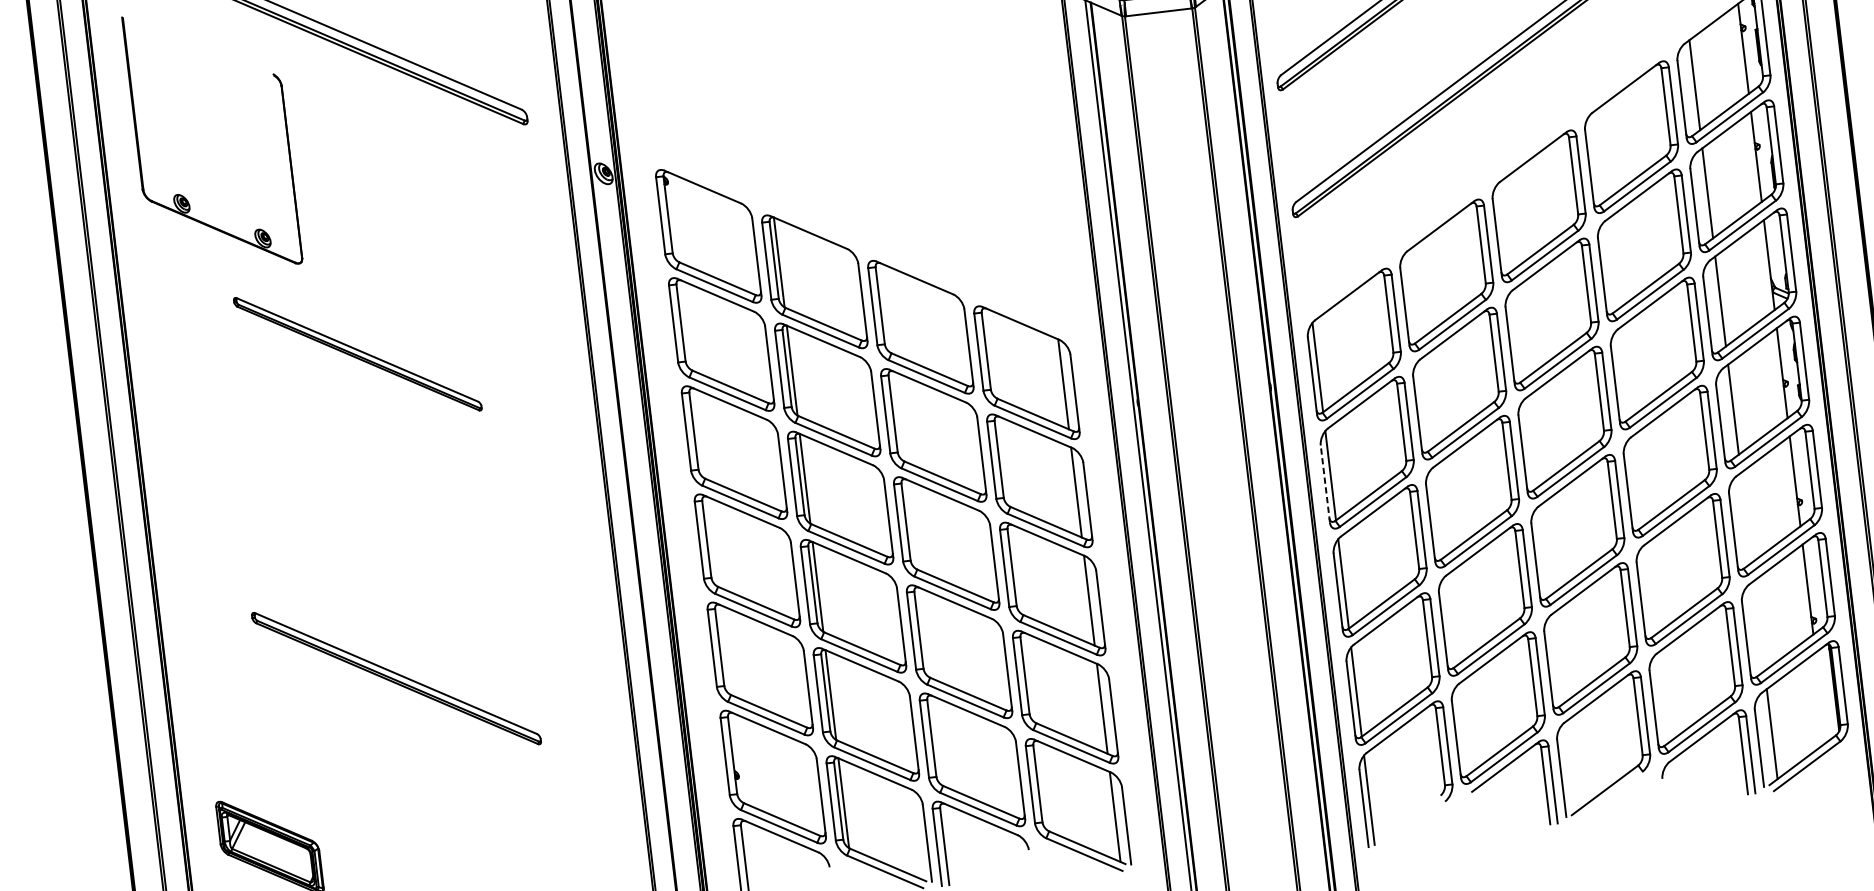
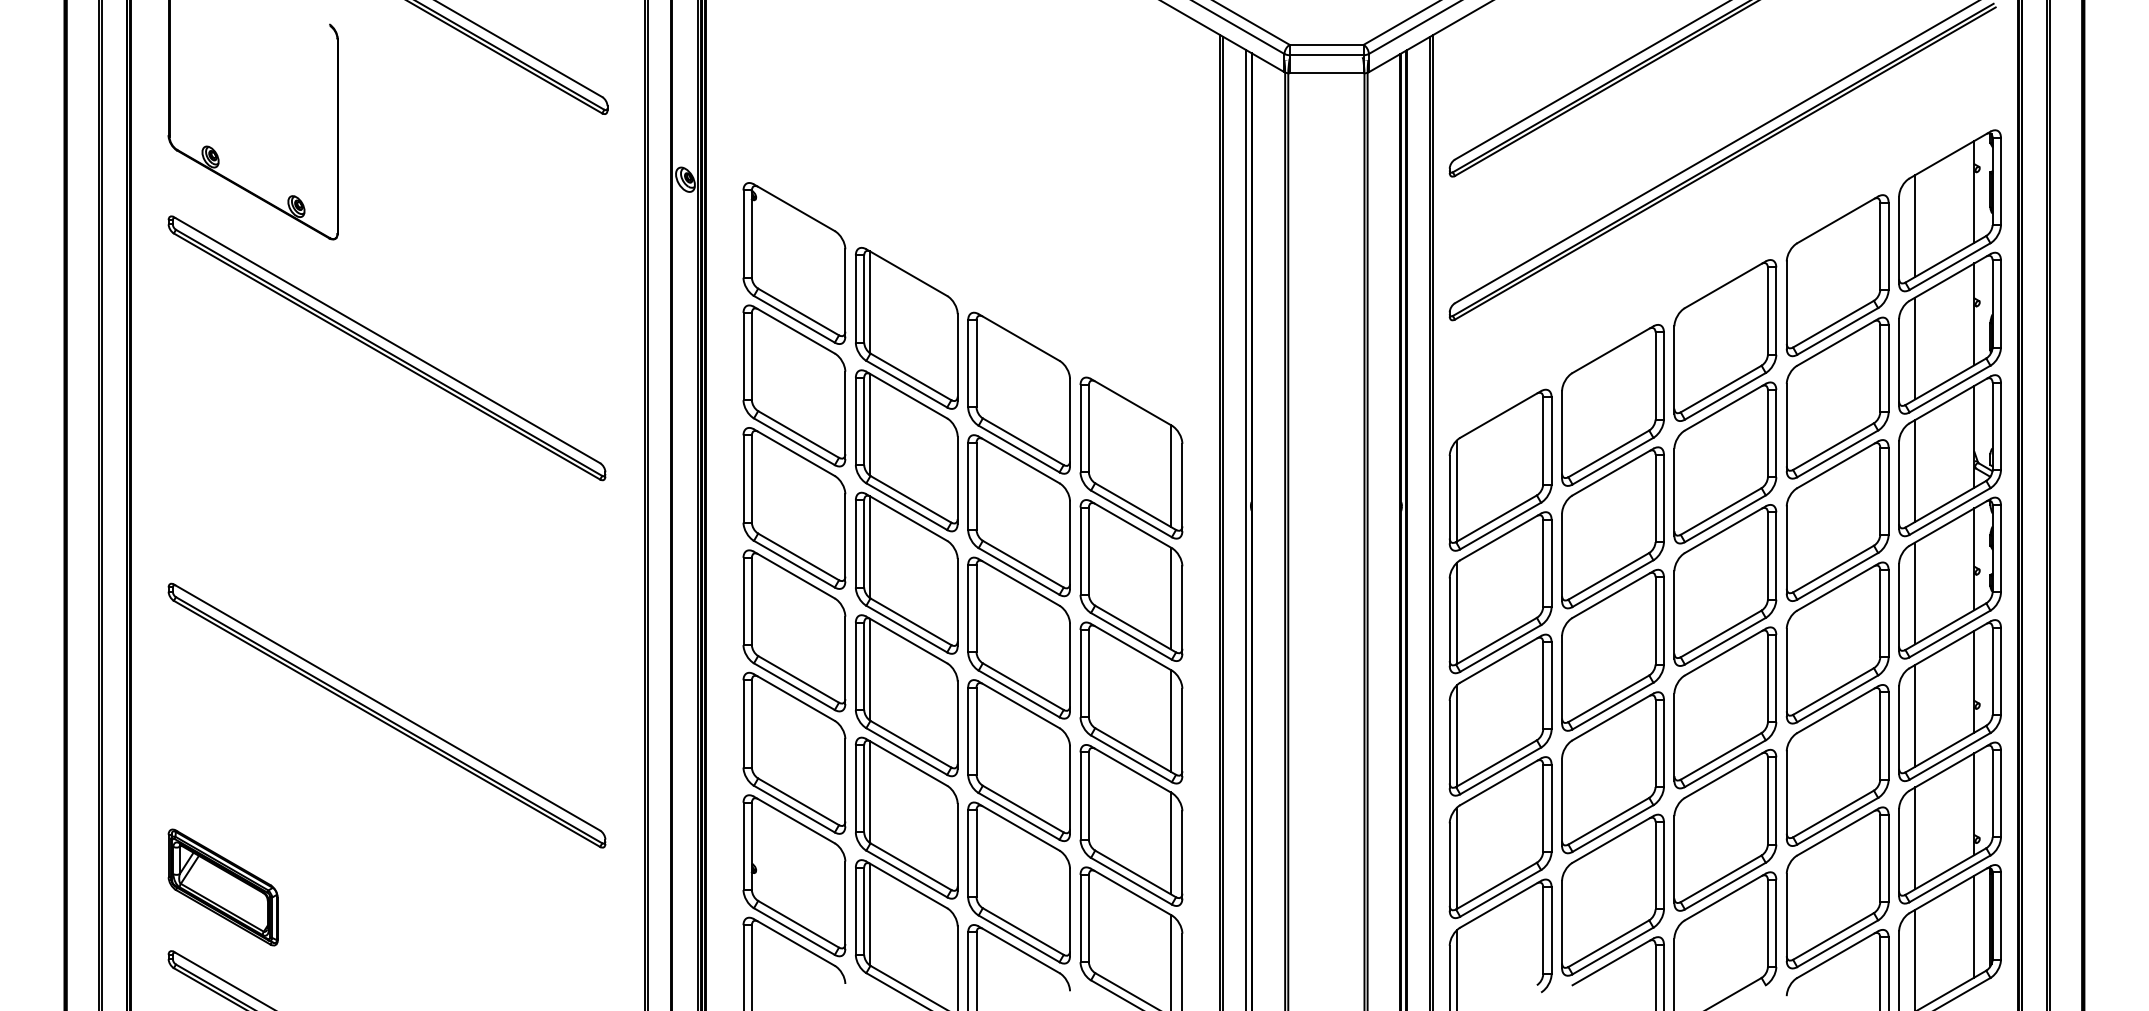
part: (357, 354) -> (386, 348), size x1.67
line: (1325, 484) -> (1449, 622), dashed -> solid
line: (1746, 517) -> (1915, 715), added
line: (1759, 626) -> (1915, 838), added
part: (396, 678) -> (386, 715), size x1.43
line: (1820, 697) -> (1974, 926), added

